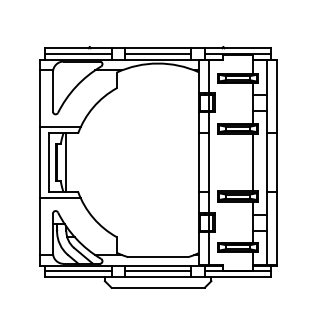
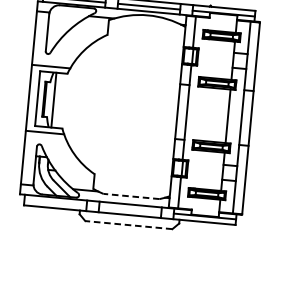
line: (157, 257) -> (130, 196), solid -> dashed
line: (78, 271) -> (55, 202), removed
line: (157, 271) -> (129, 209), removed
line: (158, 287) -> (129, 224), solid -> dashed

